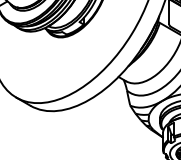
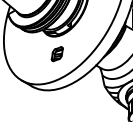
part: (64, 61) -> (56, 54), added

